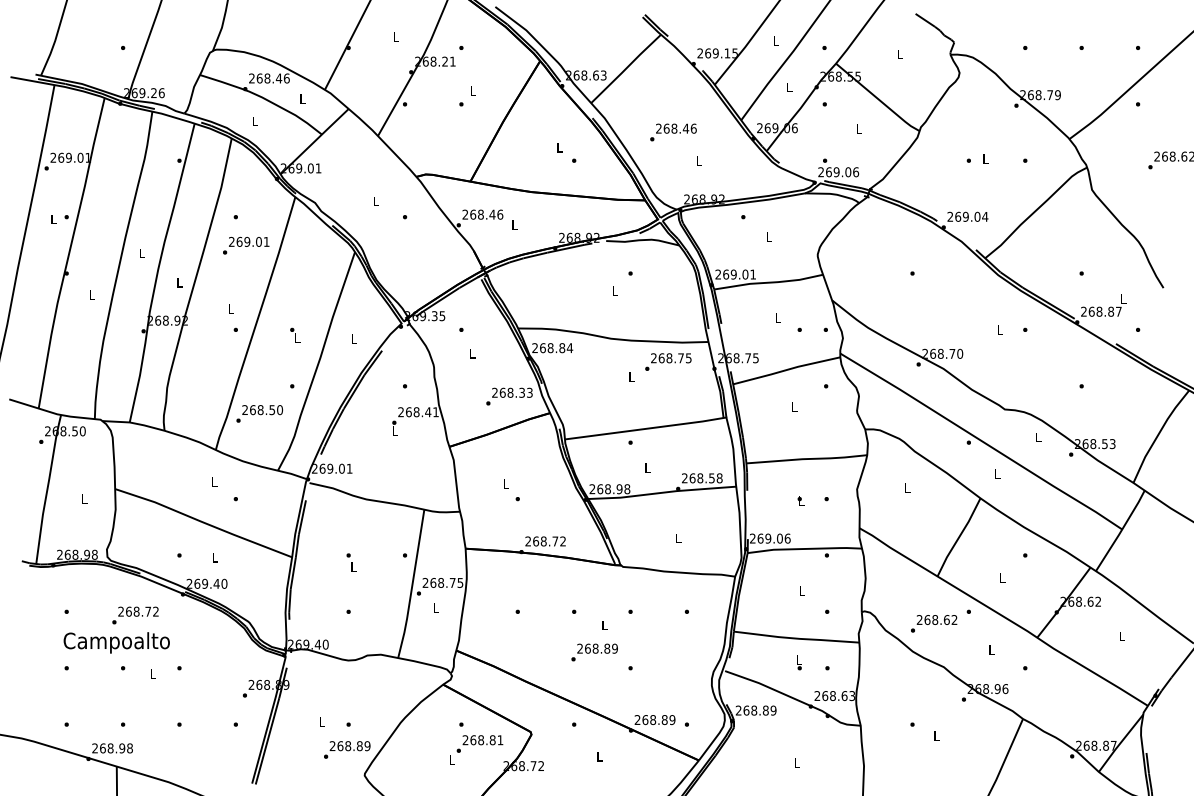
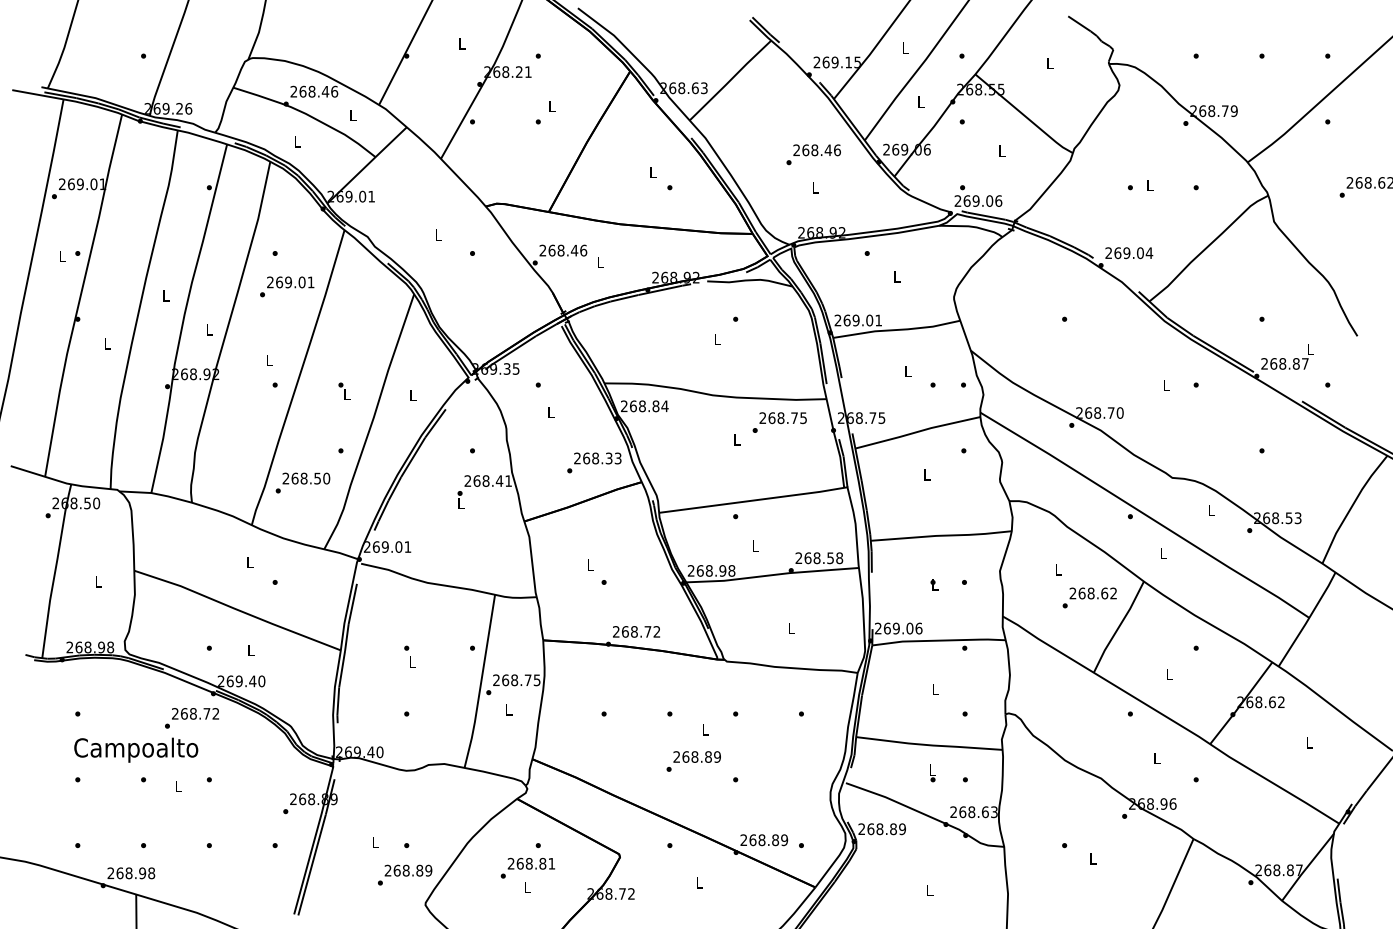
text: (673, 132) -> (813, 154), moved
text: (135, 615) -> (191, 718), moved
text: (933, 623) -> (1089, 597), moved
text: (479, 743) -> (527, 867), moved

